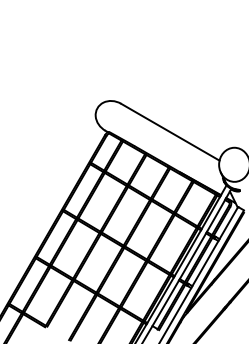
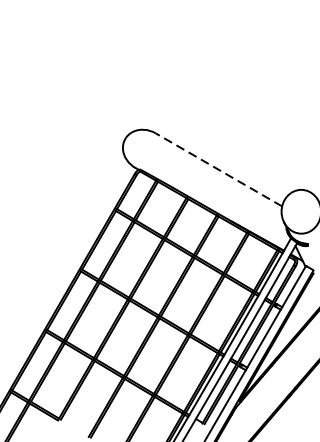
line: (170, 132) -> (219, 170), solid -> dashed

